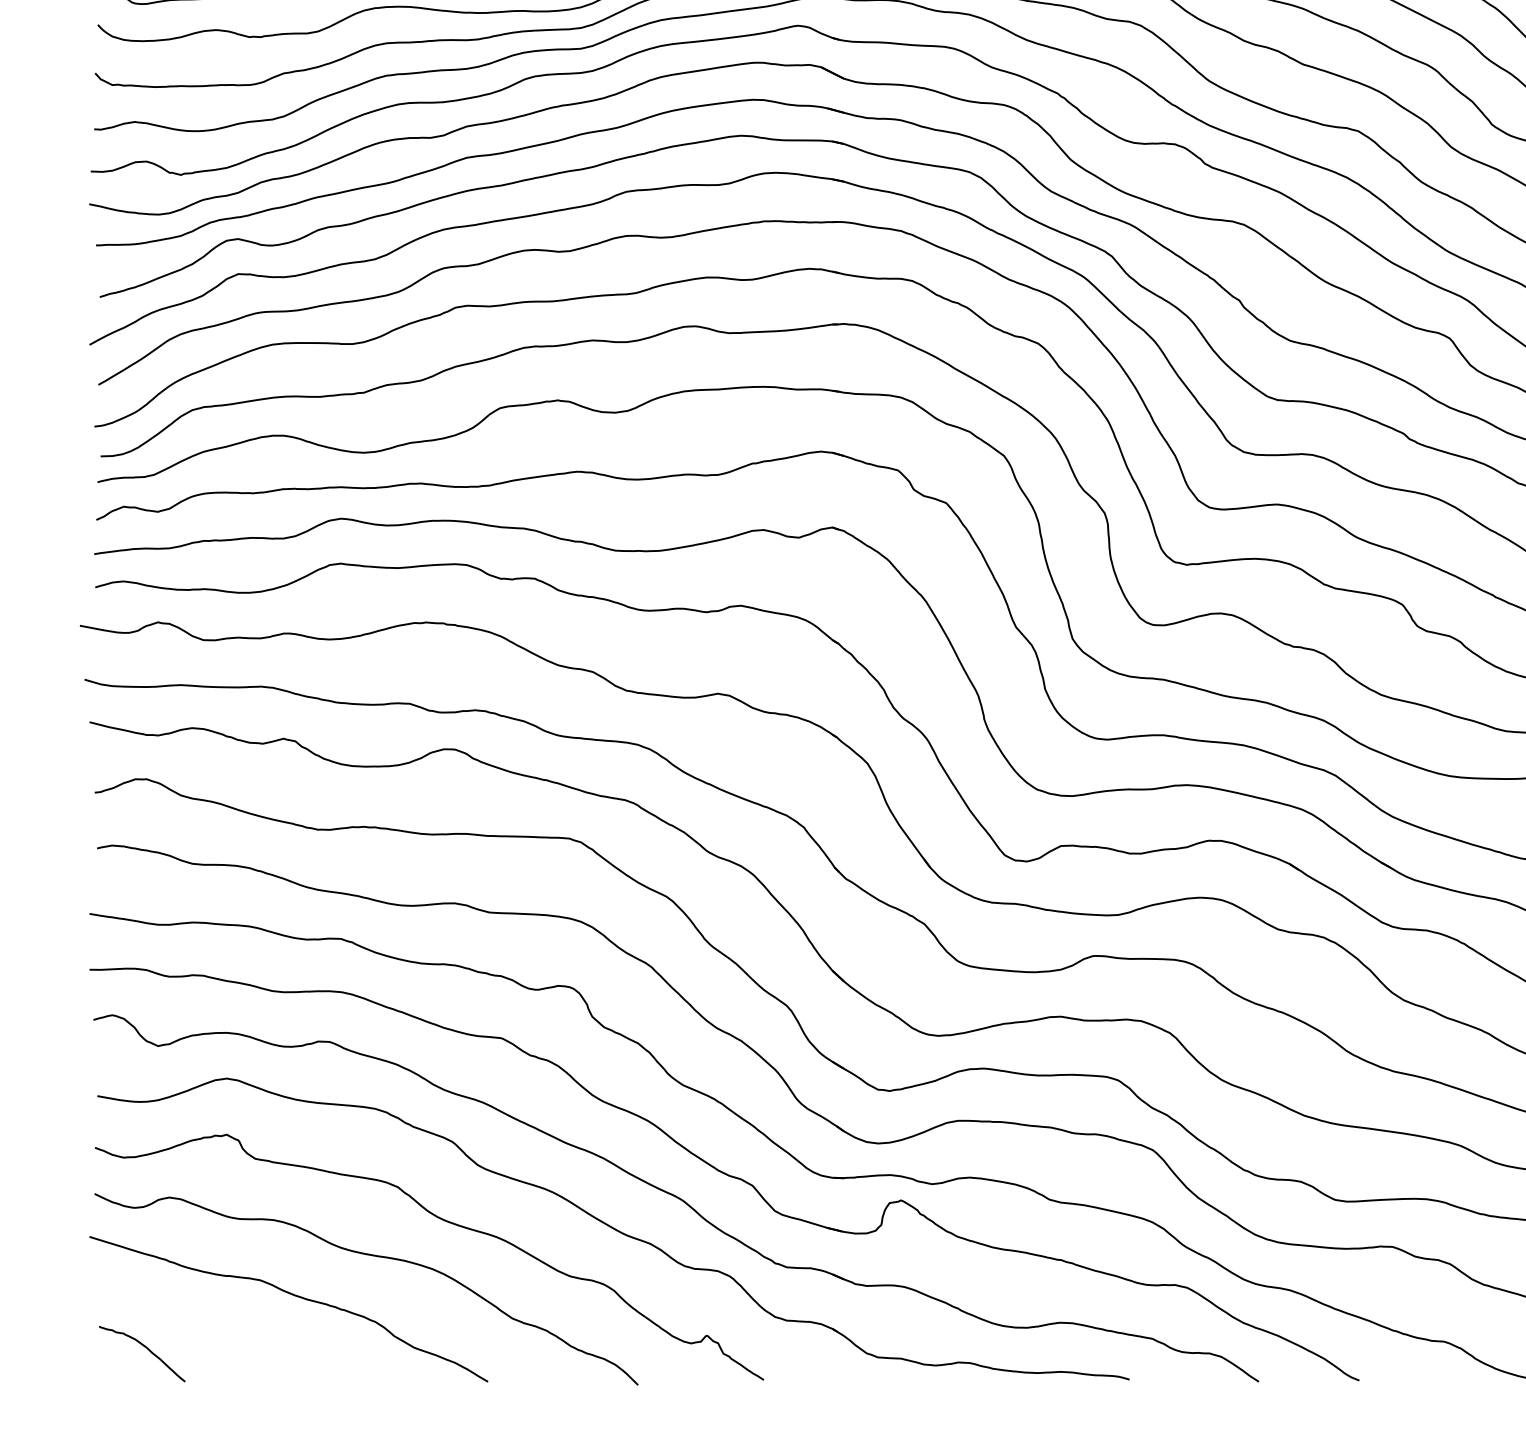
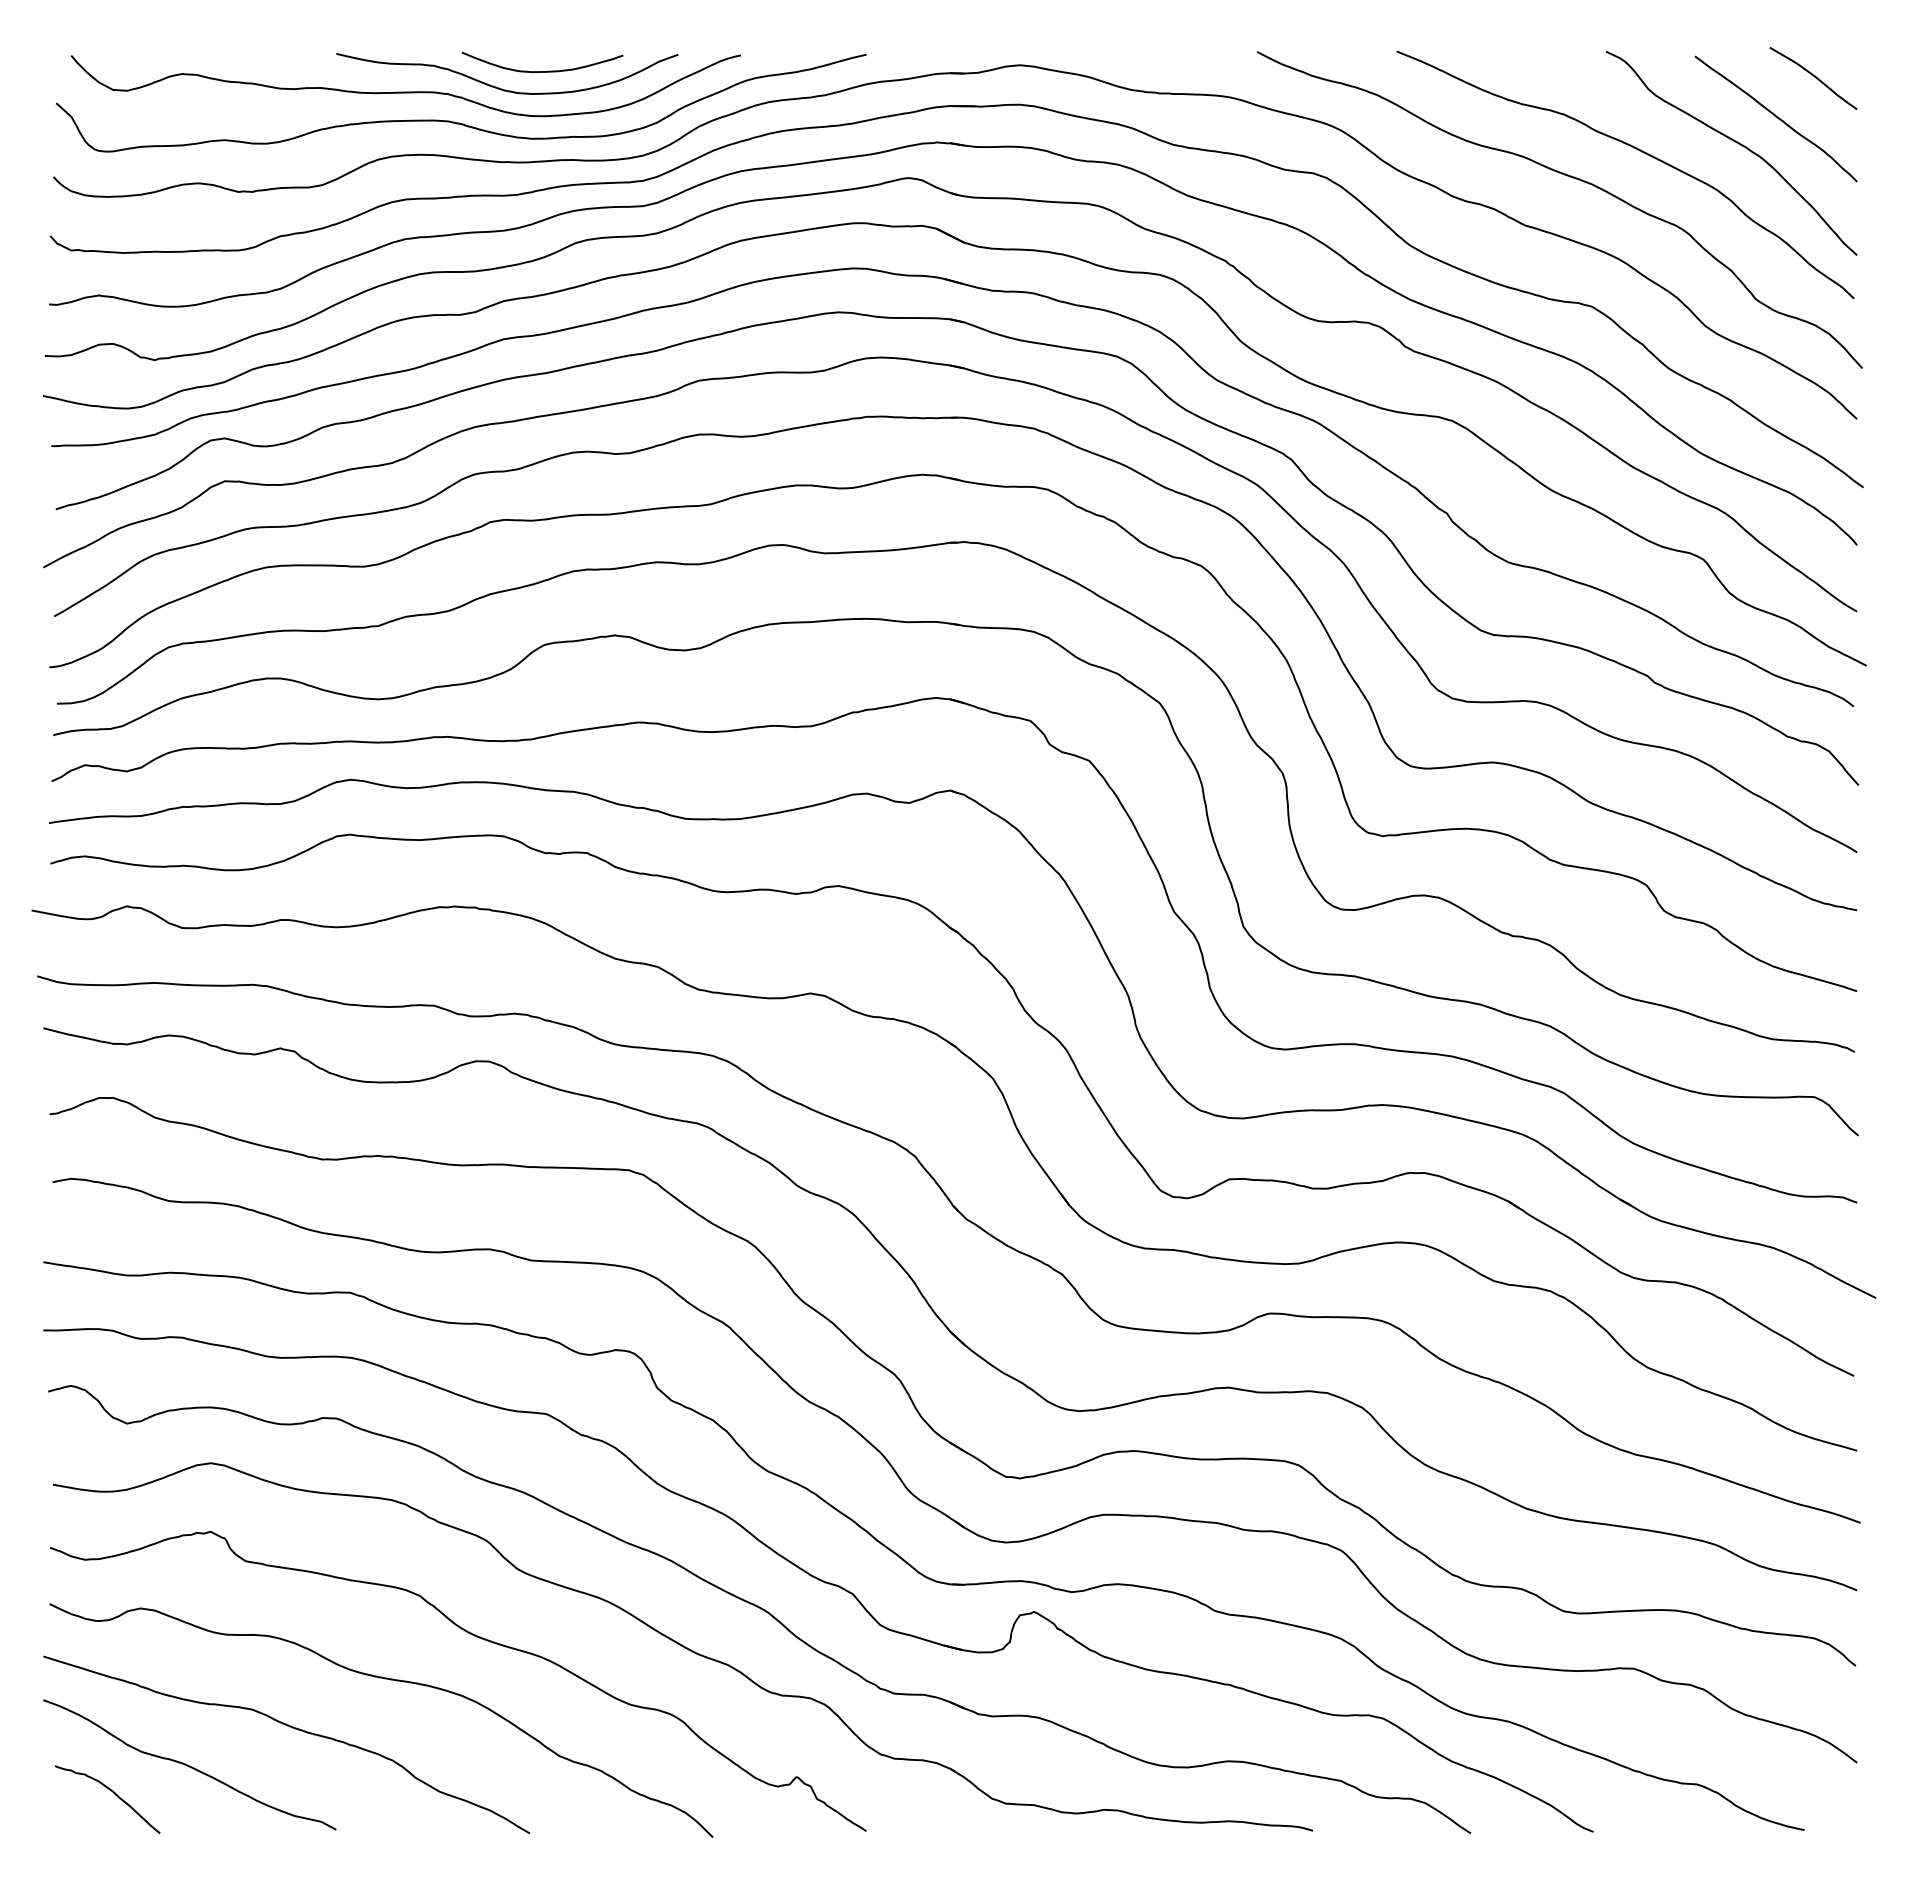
curve: (209, 1326) -> (189, 1765), added

